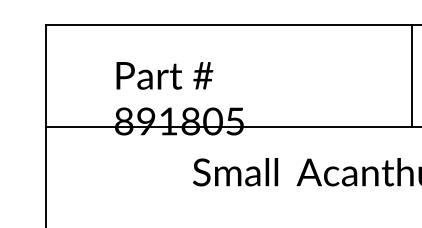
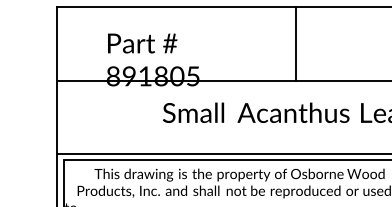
line: (412, 75) -> (296, 43), moved

